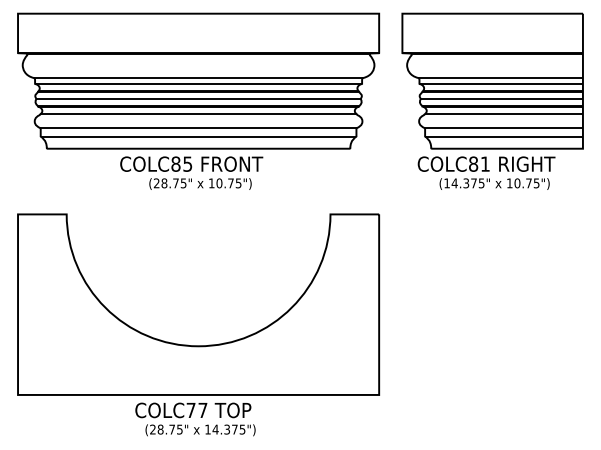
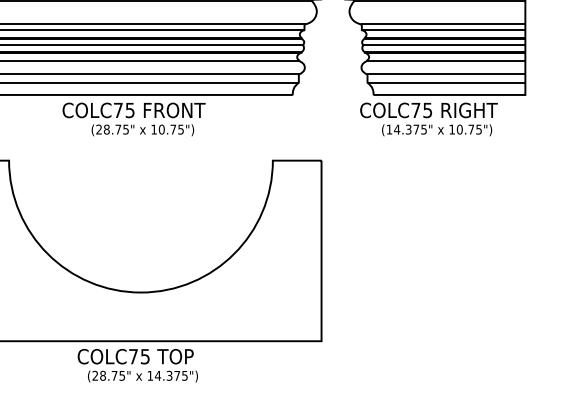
text: (175, 163) -> (117, 109), COLC85 -> COLC75
text: (479, 163) -> (421, 109), COLC81 -> COLC75
text: (202, 410) -> (144, 356), COLC77 -> COLC75

